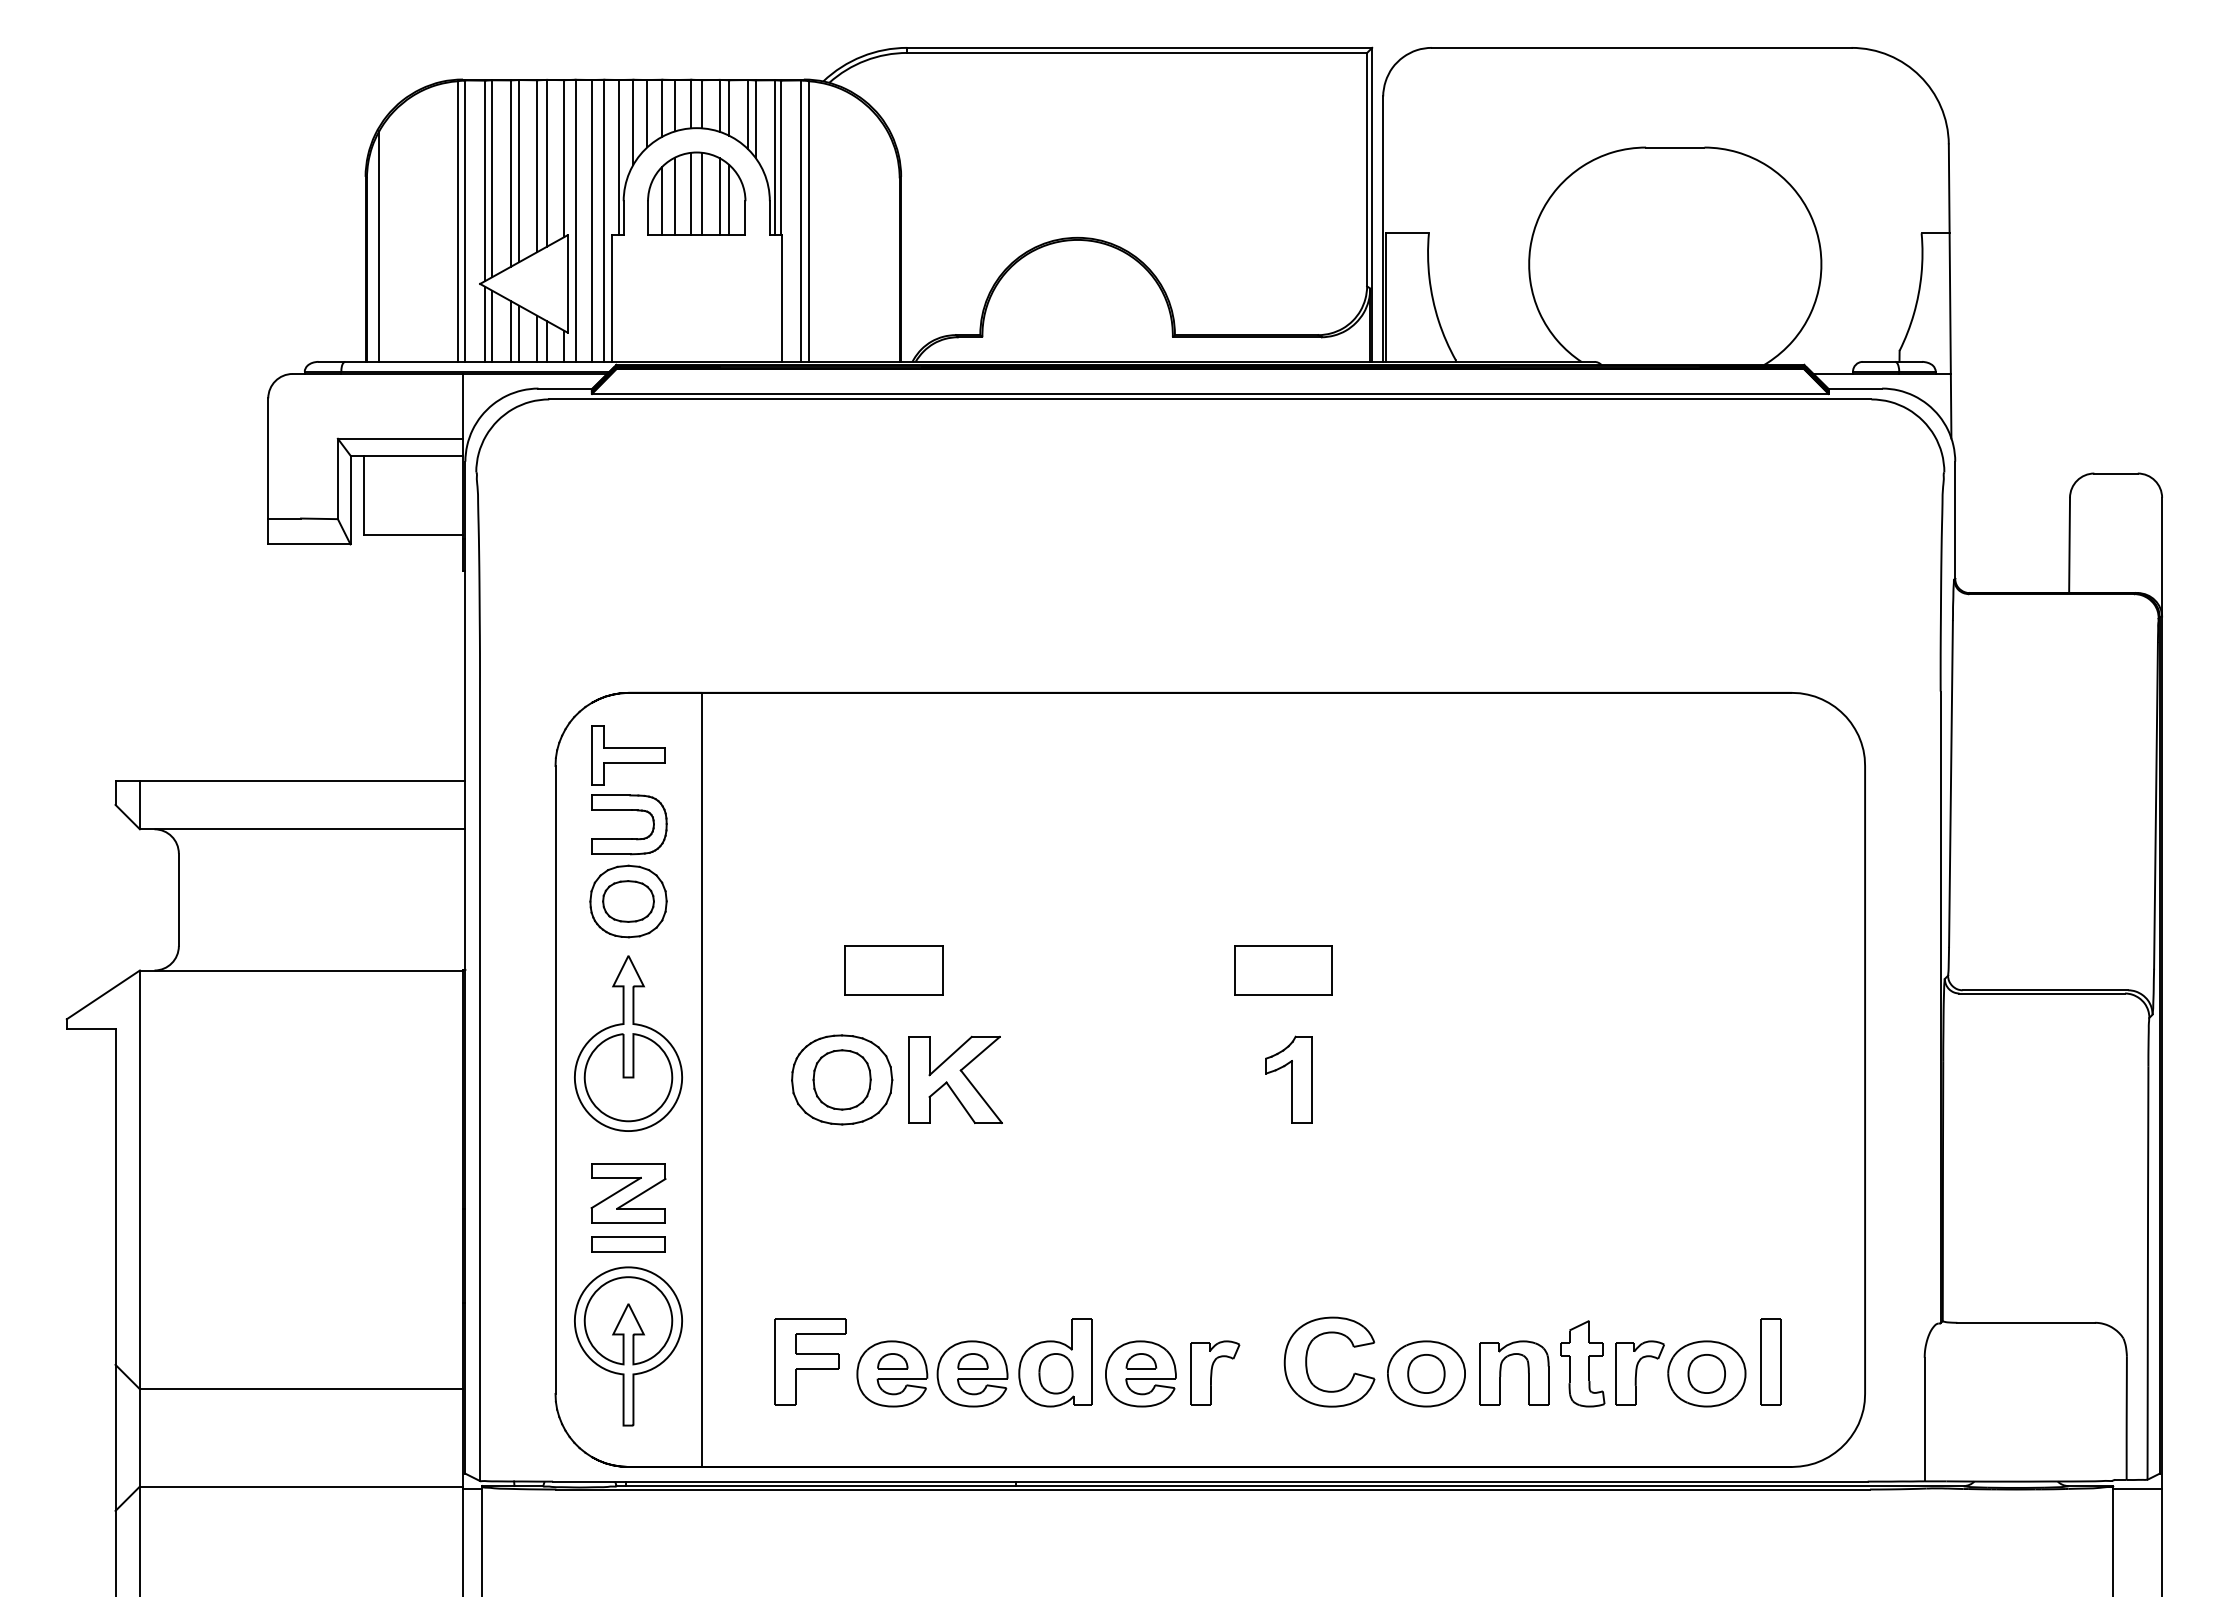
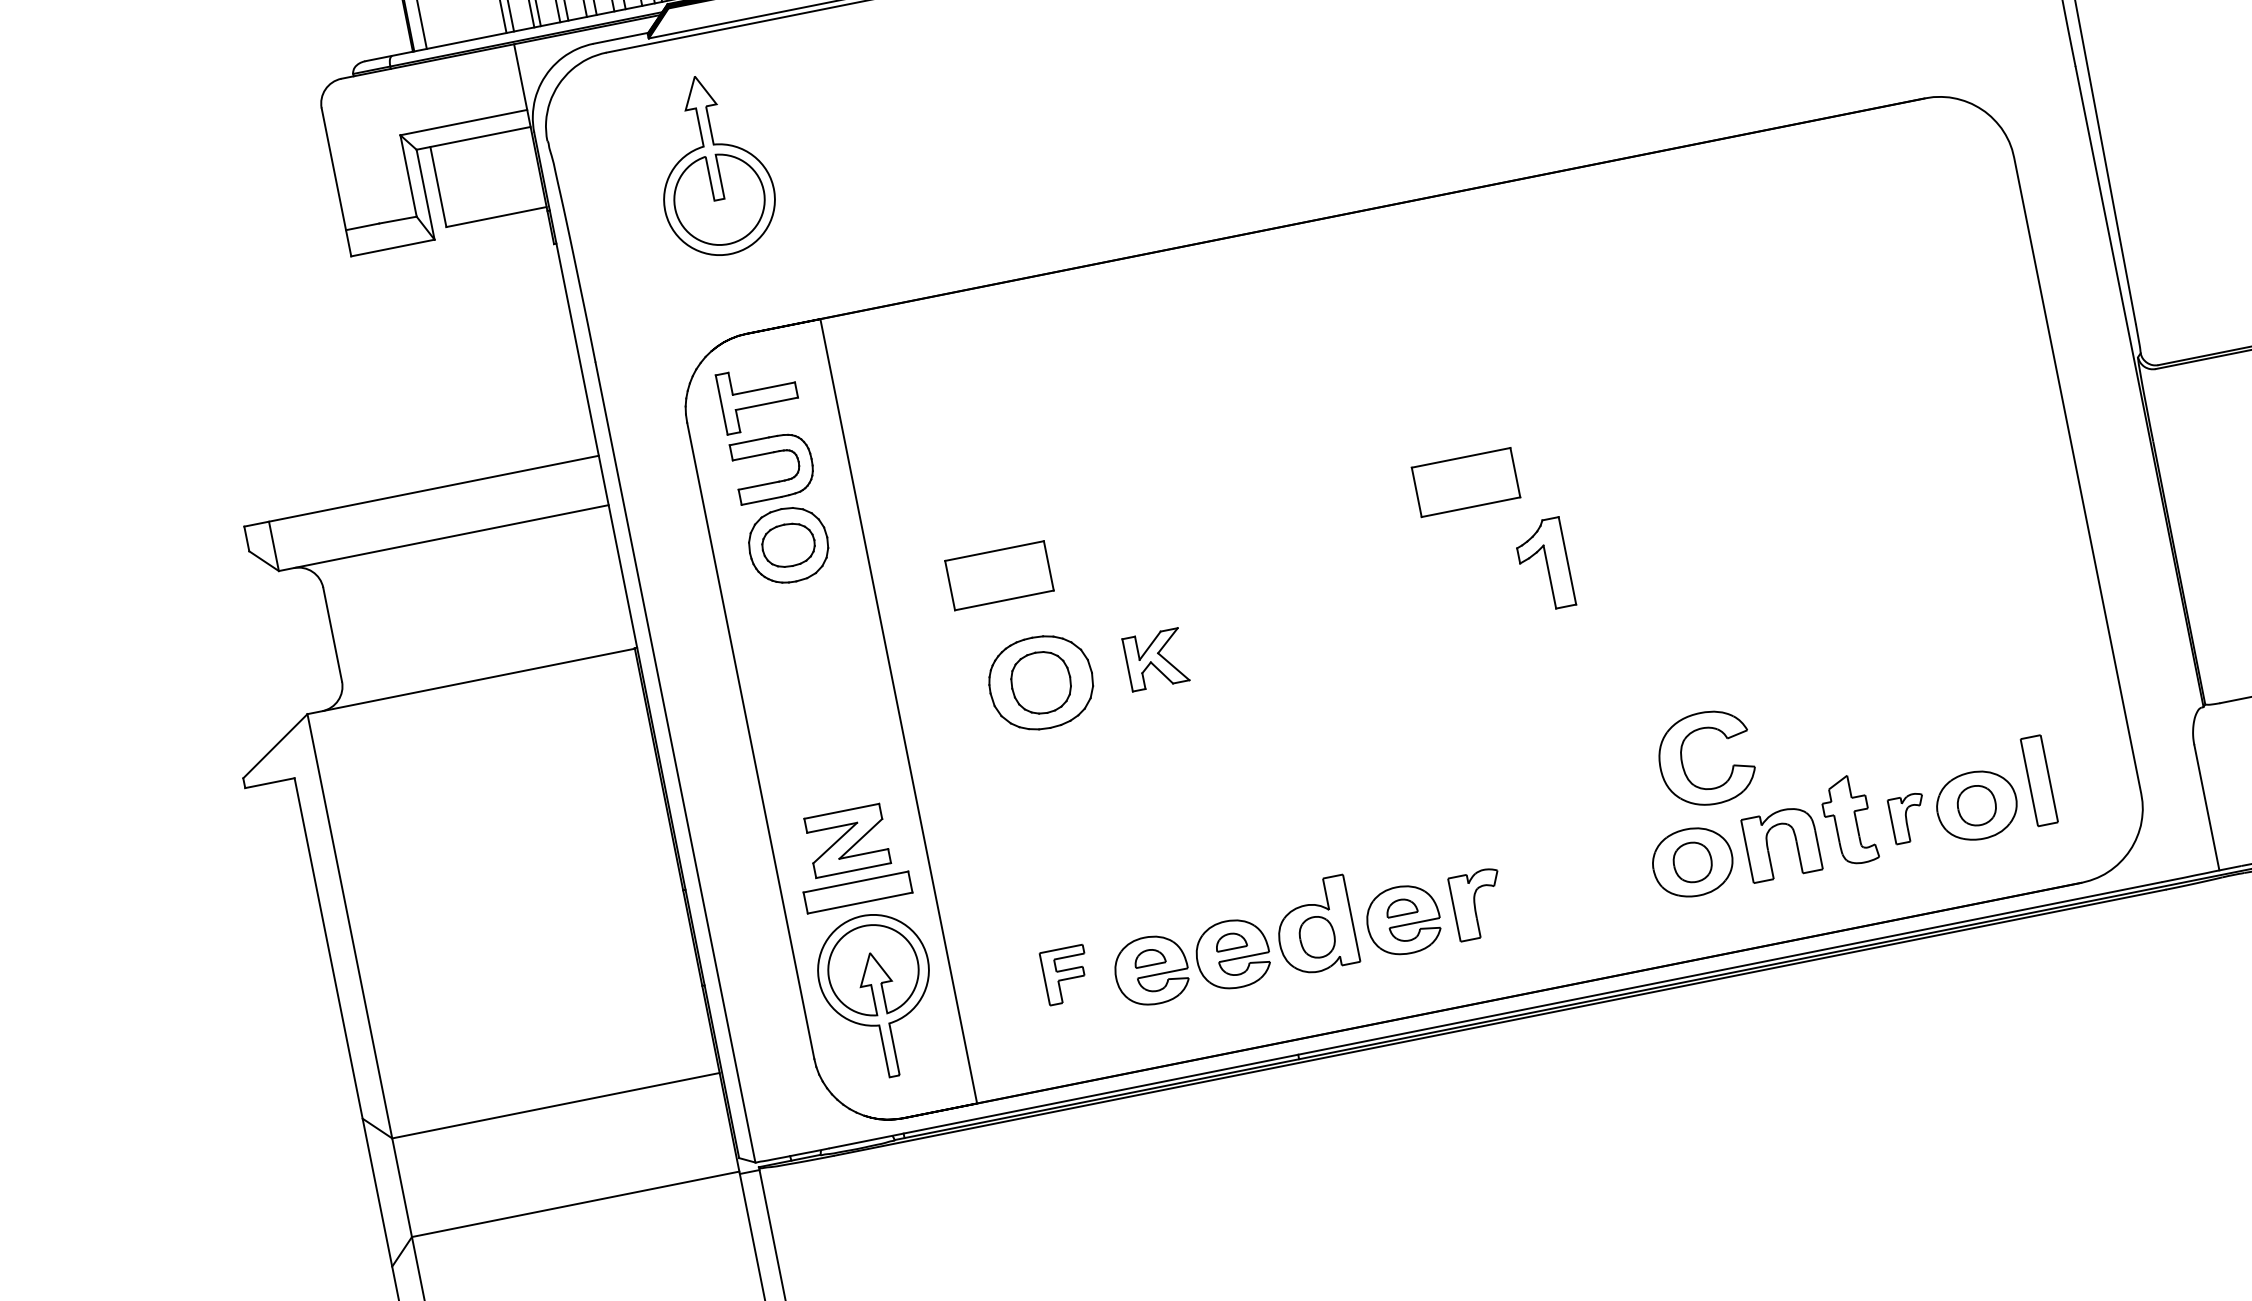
part: (893, 970) -> (999, 575), moved
part: (628, 1043) -> (712, 165), moved
part: (955, 1079) -> (1155, 659), size x0.6
part: (1288, 1079) -> (1543, 565), moved
part: (628, 1244) -> (858, 892), size x1.4
part: (810, 1361) -> (1066, 974), size x0.6
part: (1307, 1361) -> (1683, 762), moved
part: (1639, 1372) -> (1908, 817), size x0.7

